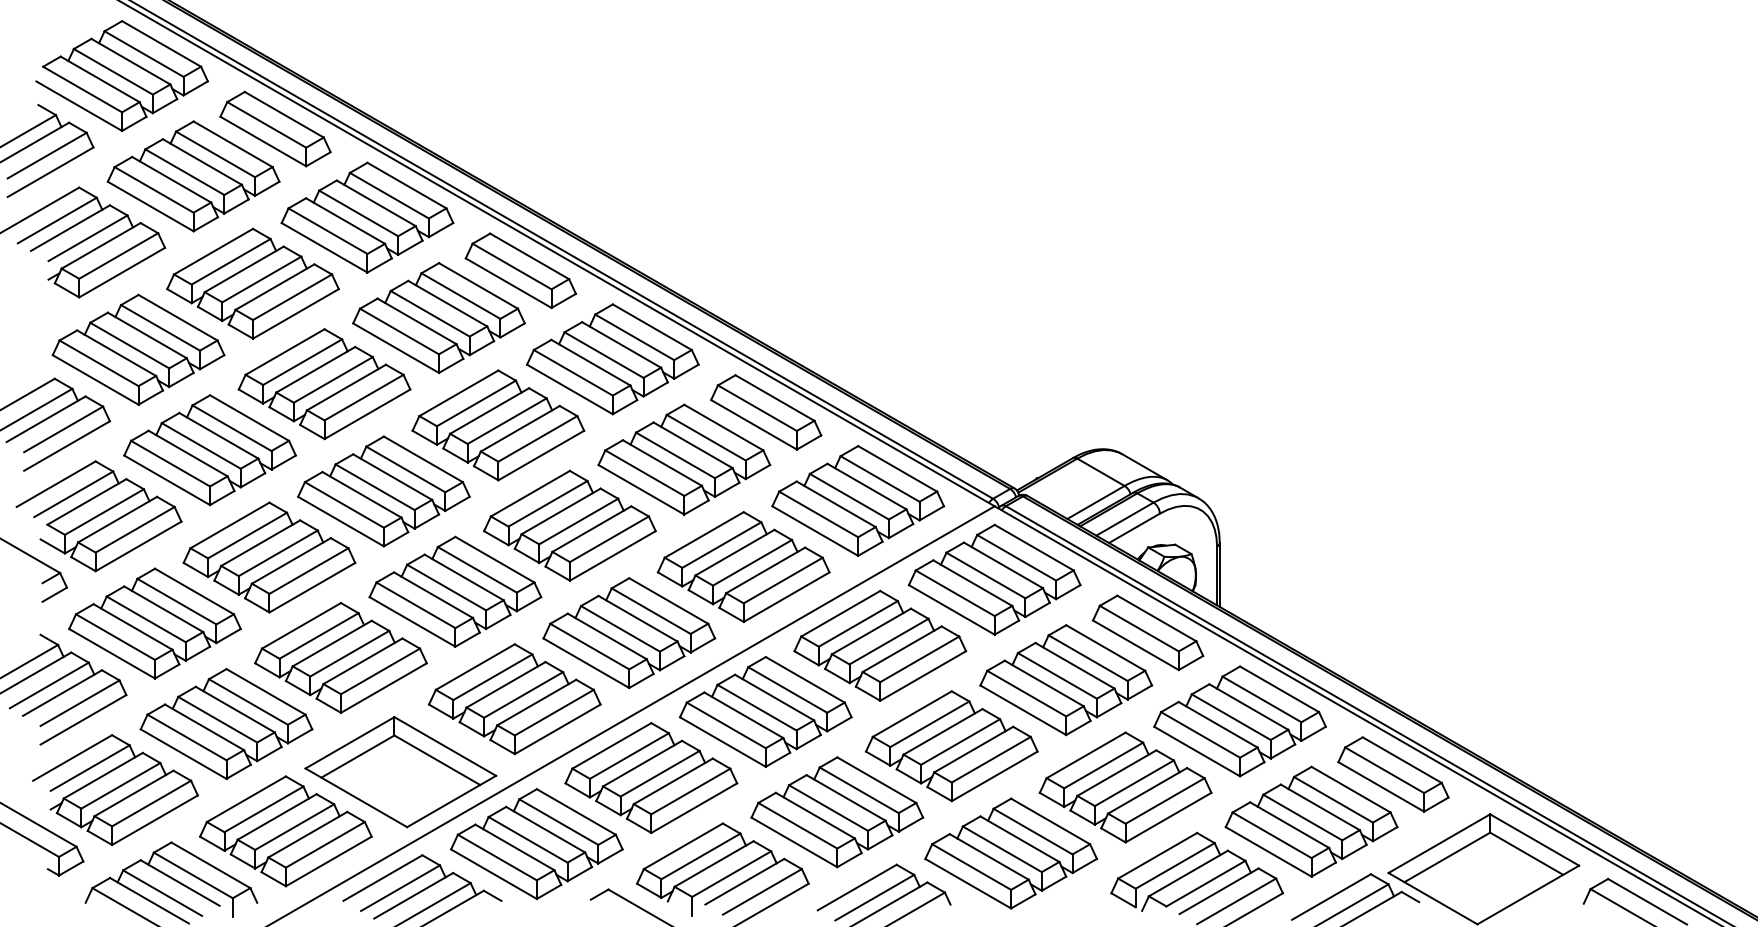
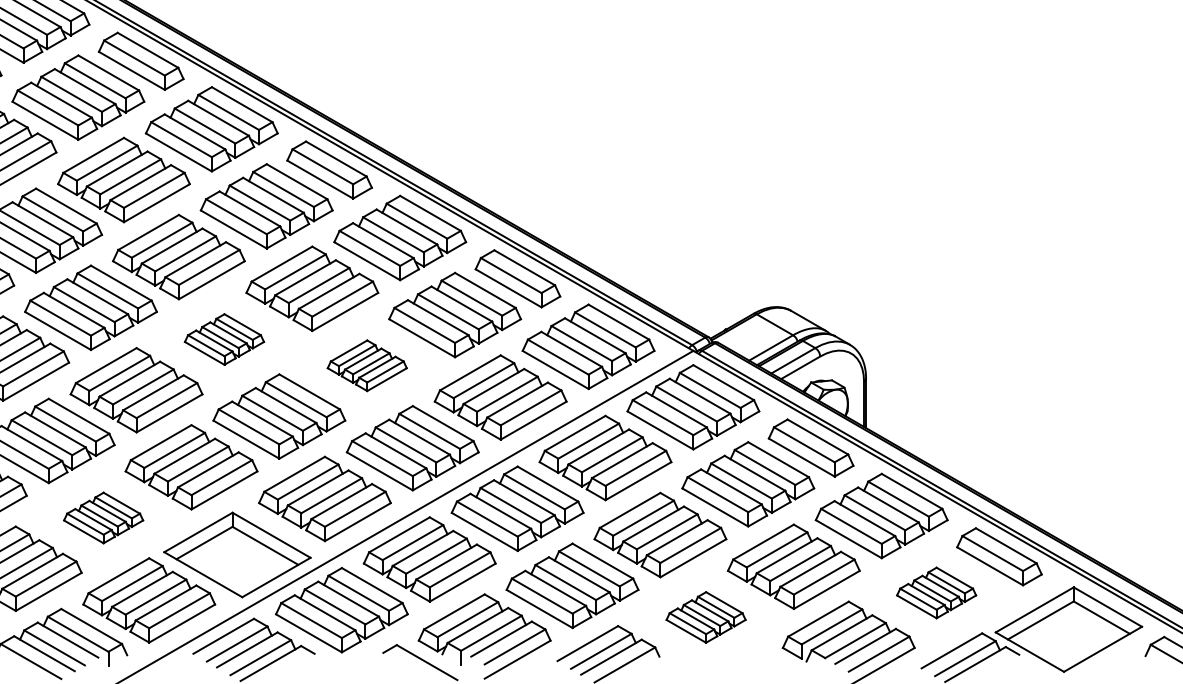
part: (383, 491) -> (224, 339), size x0.6
part: (569, 525) -> (366, 365), size x0.6
part: (226, 723) -> (103, 517), size x0.6
part: (1311, 821) -> (936, 592), size x0.6
part: (1011, 853) -> (706, 617), size x0.6

